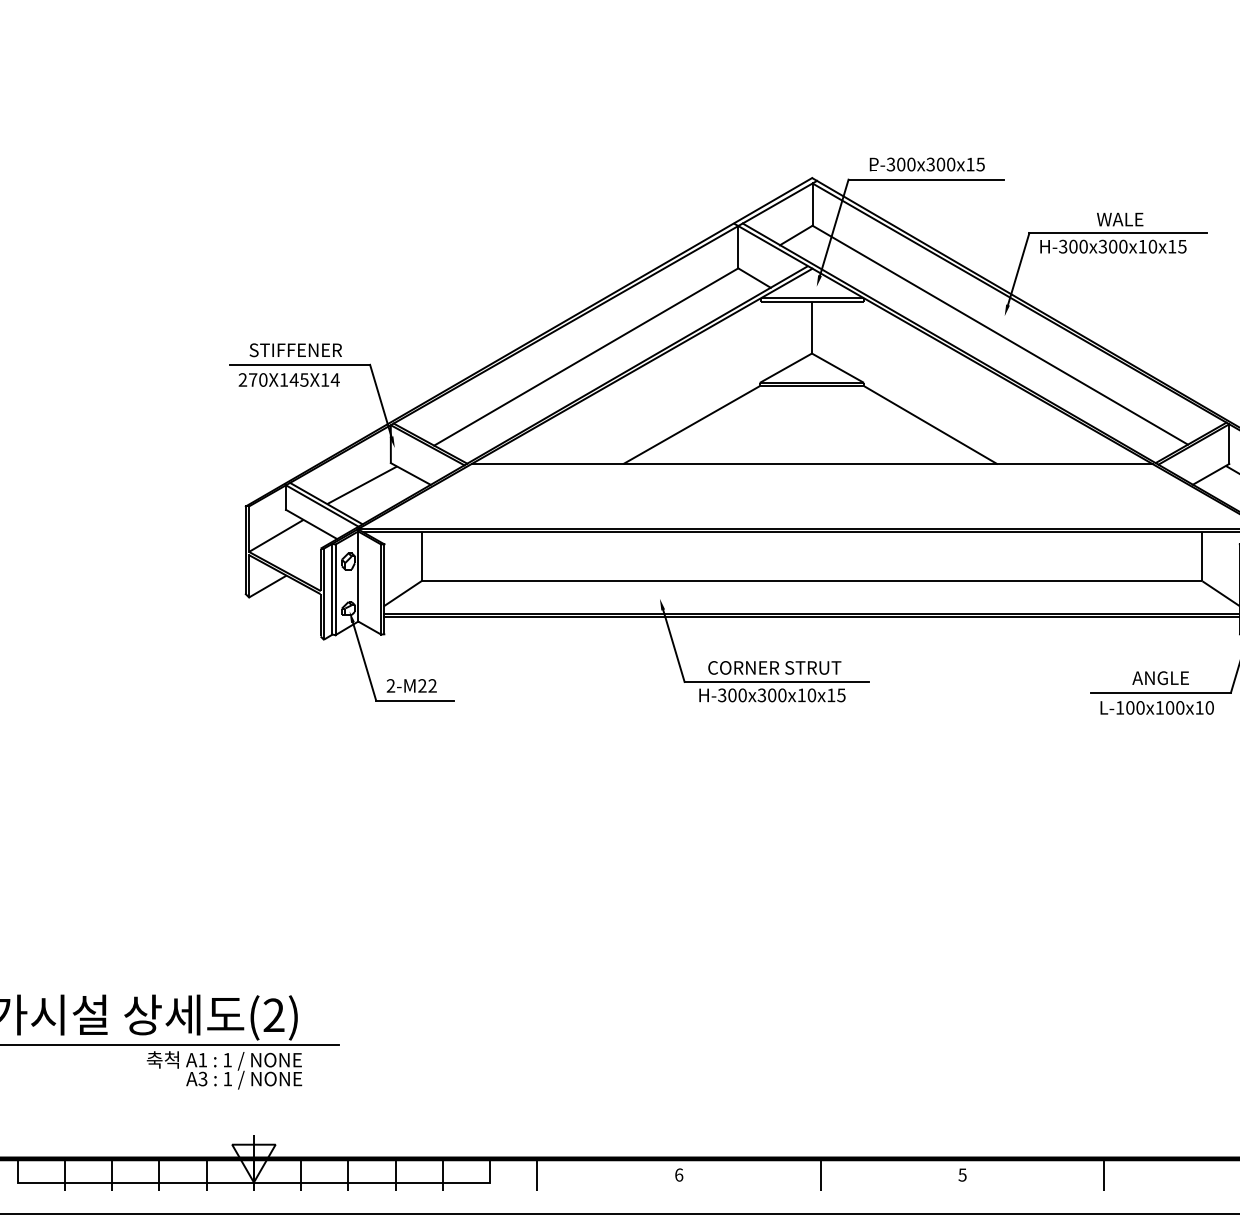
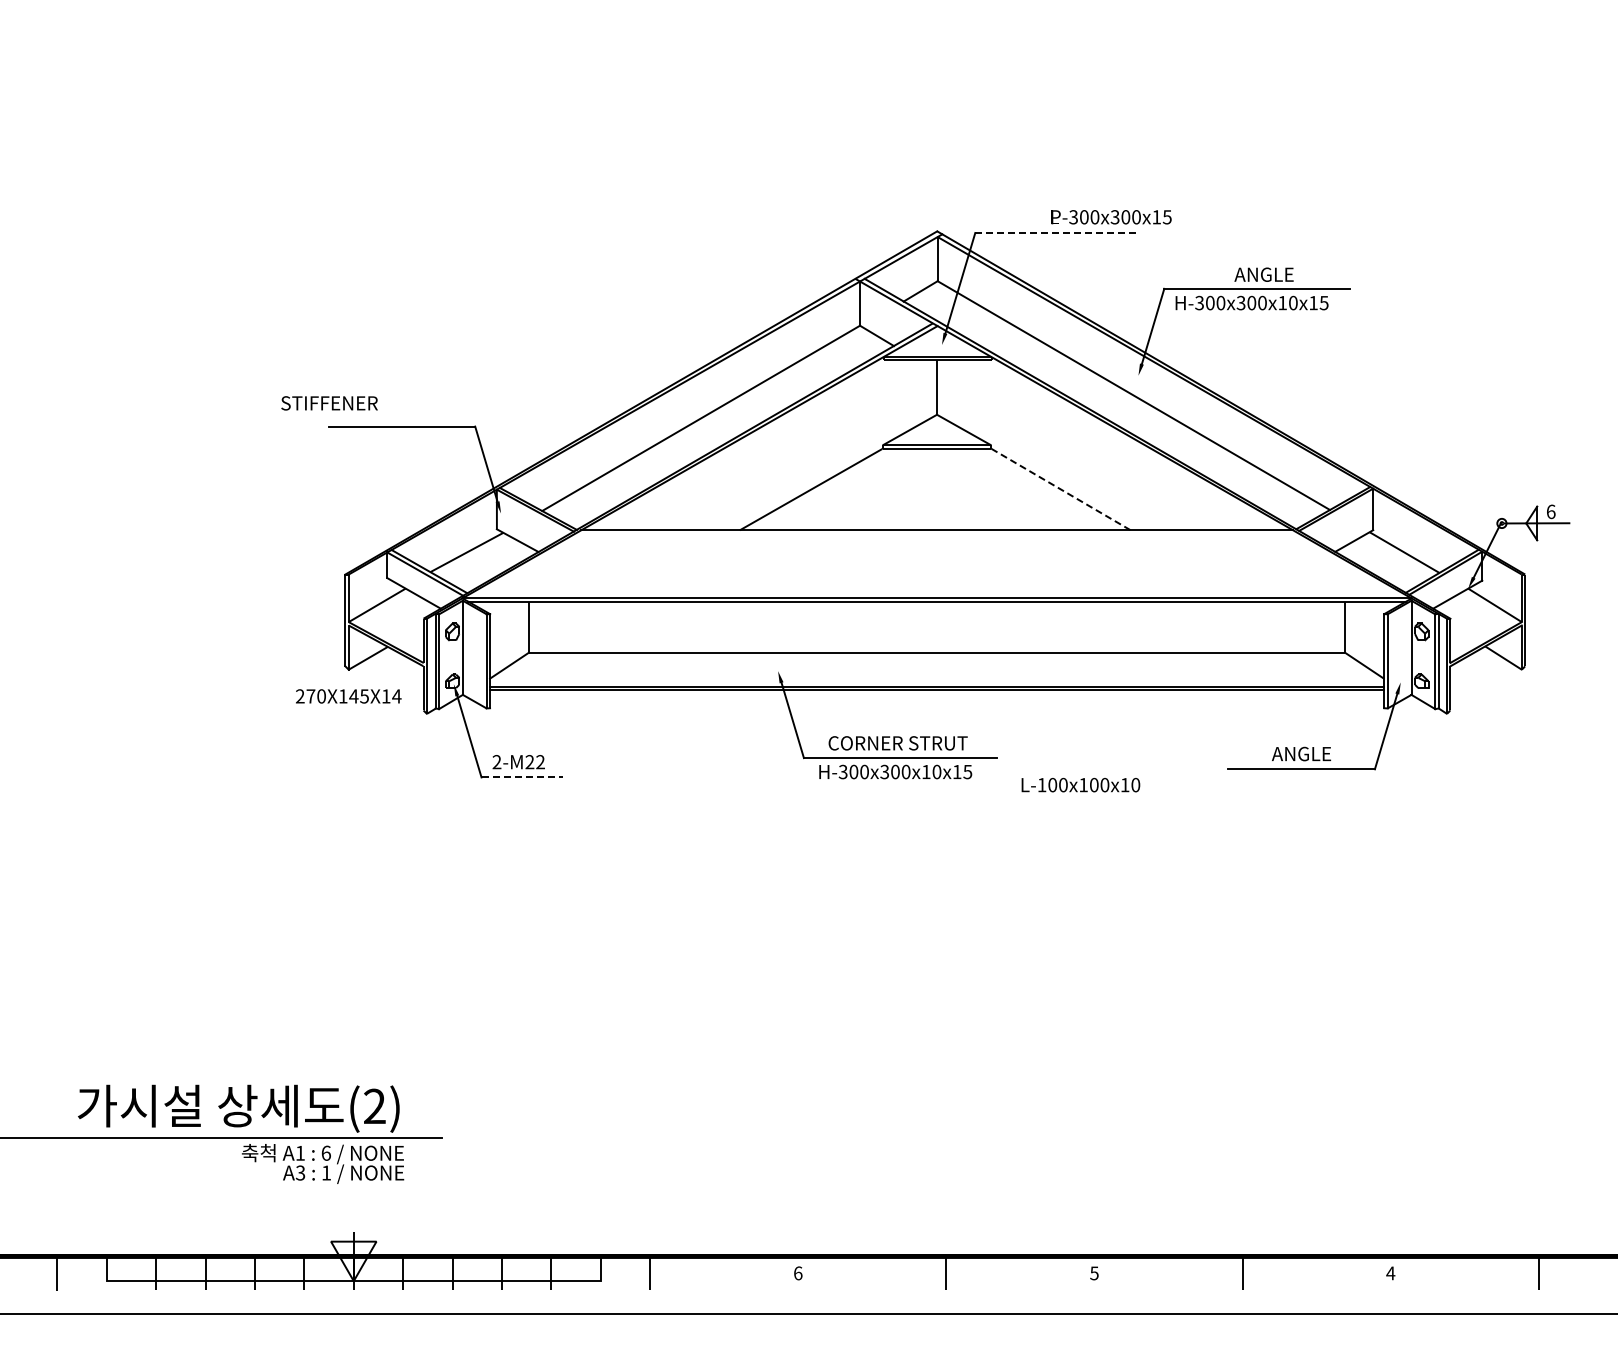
text: (927, 164) -> (1111, 217), moved
line: (926, 180) -> (1056, 233), solid -> dashed
text: (1124, 219) -> (1263, 274), WALE -> ANGLE
text: (295, 350) -> (329, 403), moved
text: (289, 380) -> (348, 696), moved
line: (931, 426) -> (1061, 490), solid -> dashed
line: (415, 700) -> (522, 777), solid -> dashed
text: (1156, 707) -> (1080, 784), moved
text: (226, 1059) -> (325, 1152), 1 -> 6

